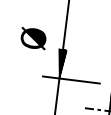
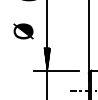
text: (33, 38) -> (23, 31), moved

